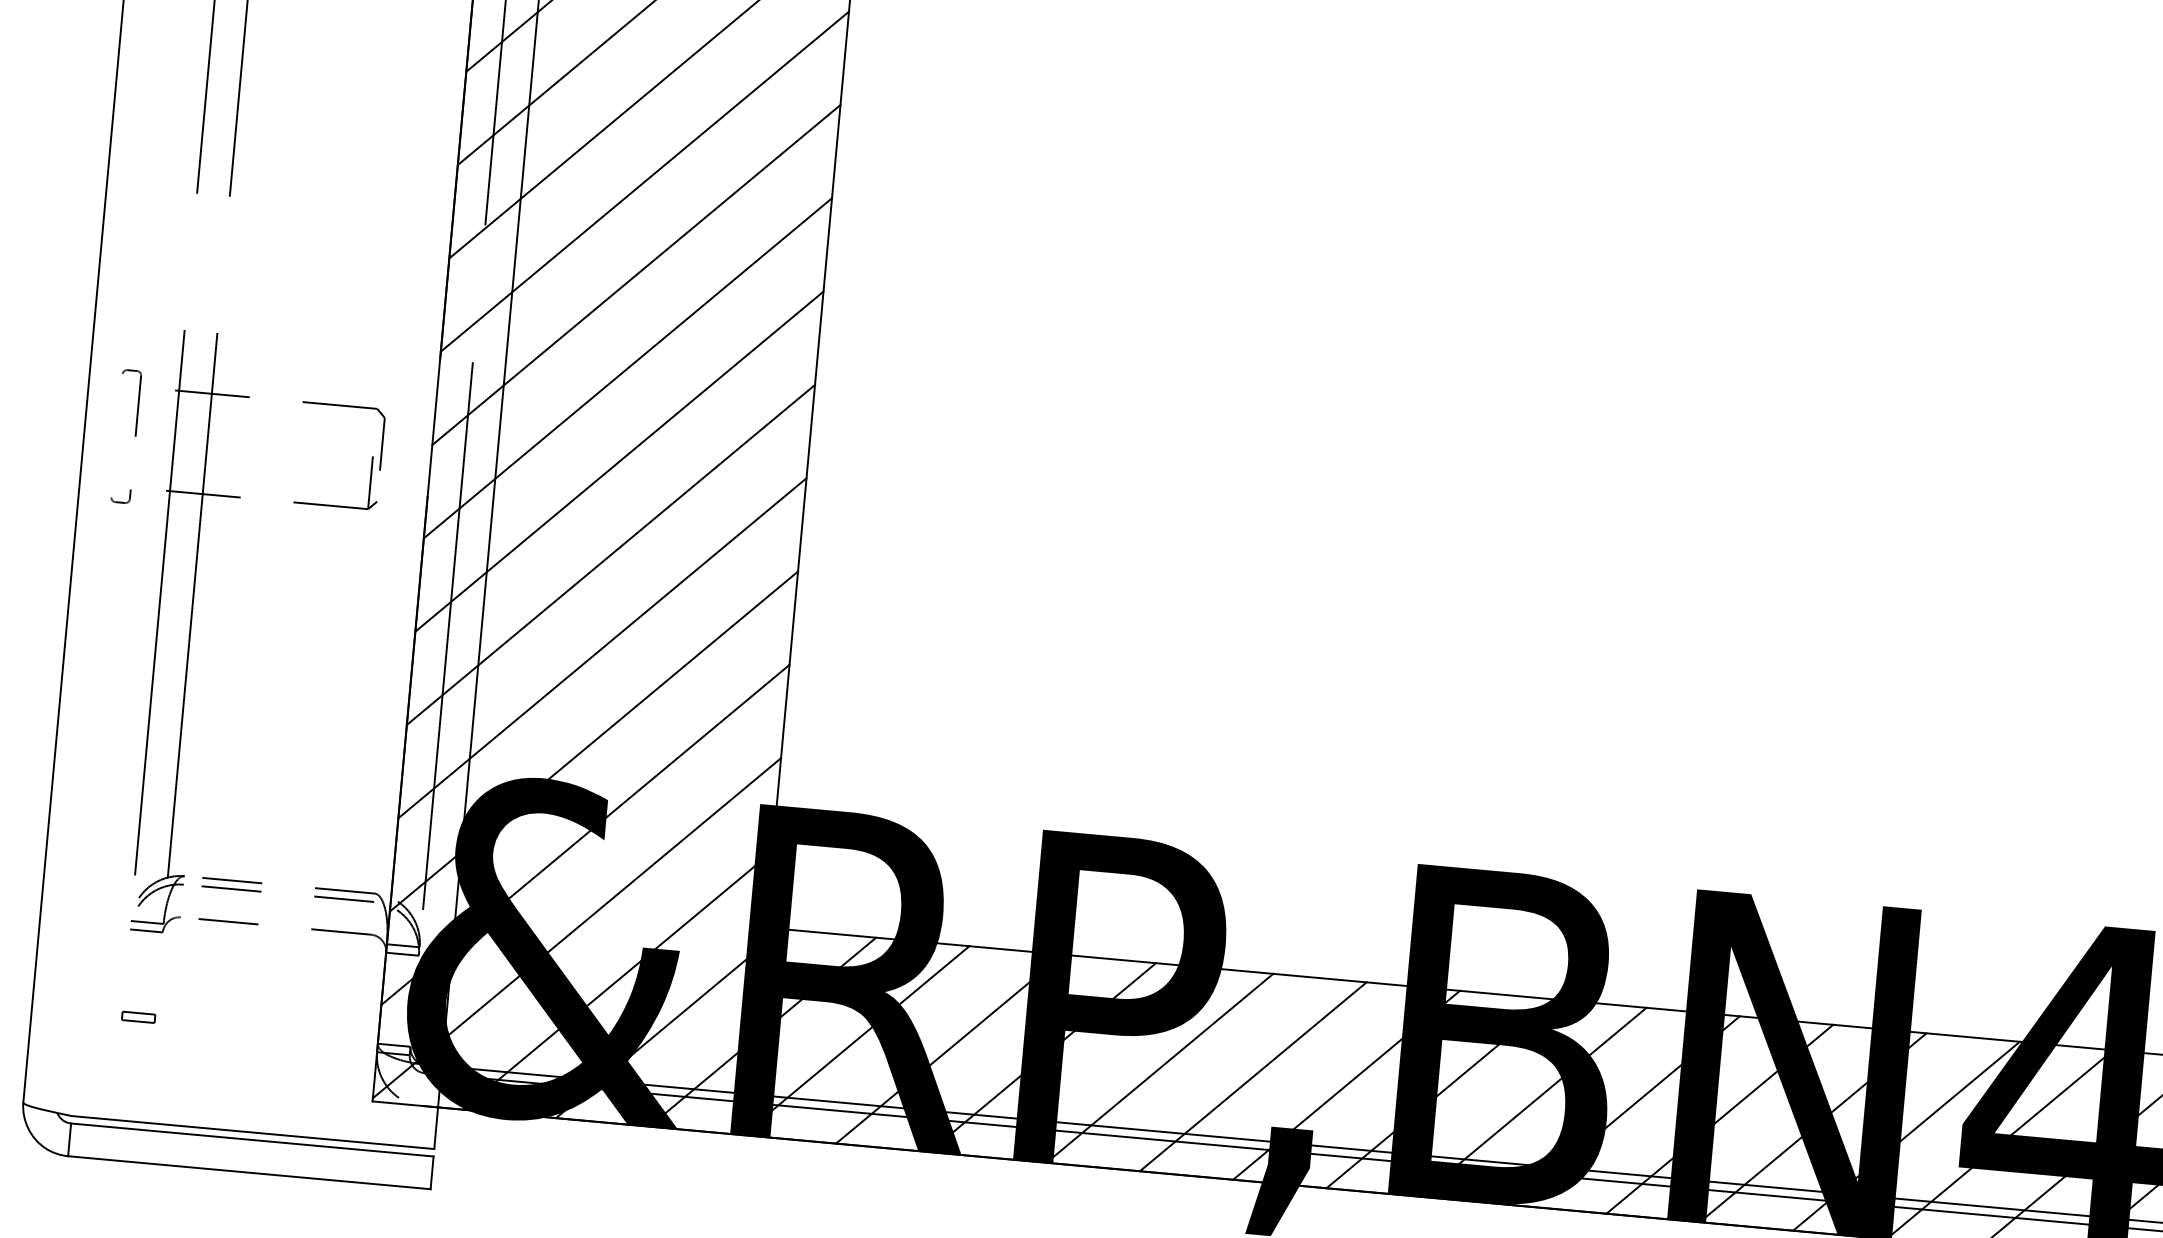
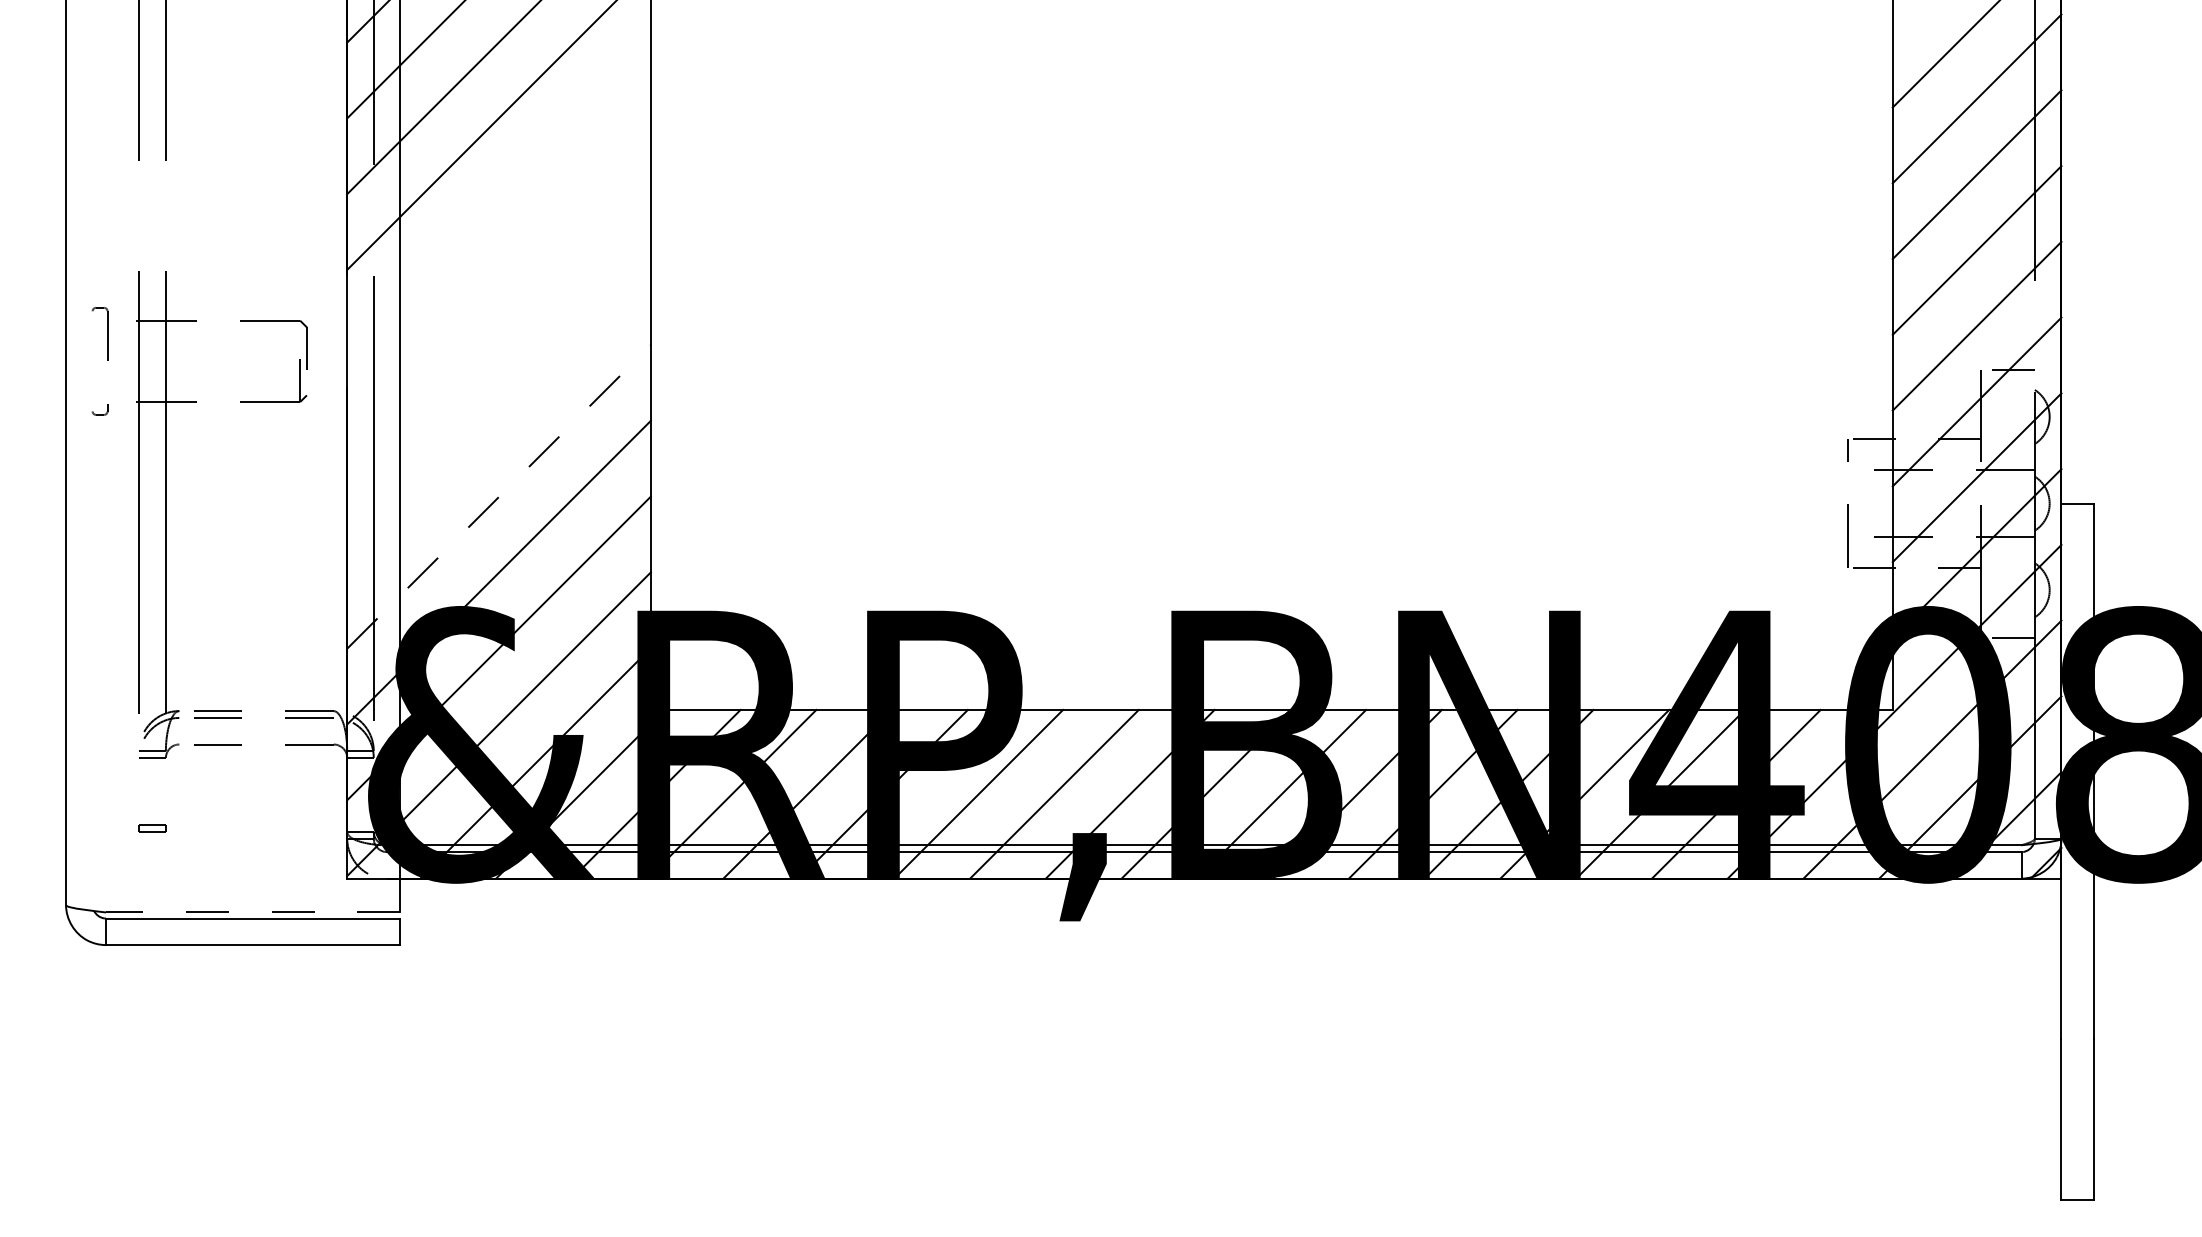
line: (635, 274) -> (498, 193), removed
line: (627, 368) -> (498, 269), removed
line: (618, 461) -> (498, 345), removed
line: (610, 555) -> (498, 421), removed
line: (603, 647) -> (499, 496), solid -> dashed
line: (252, 1132) -> (252, 912), solid -> dashed

